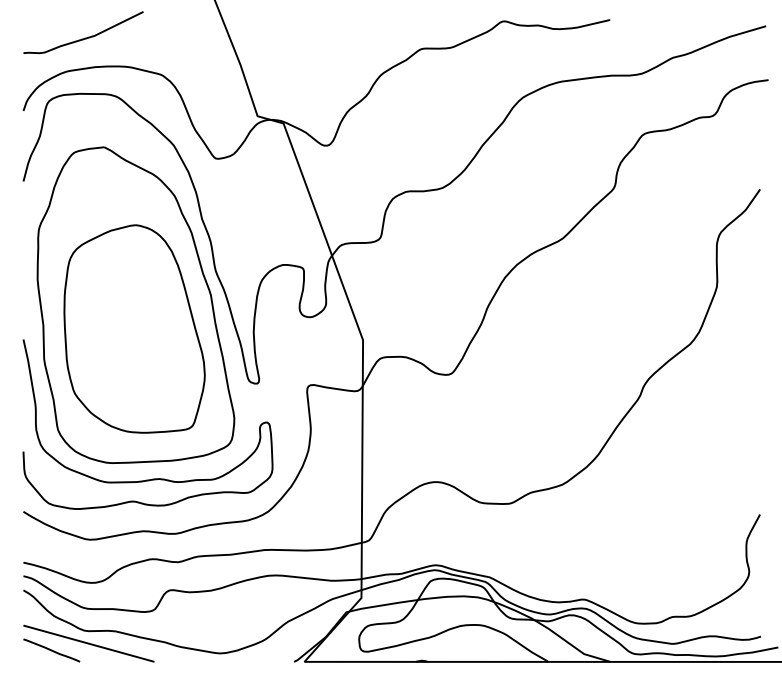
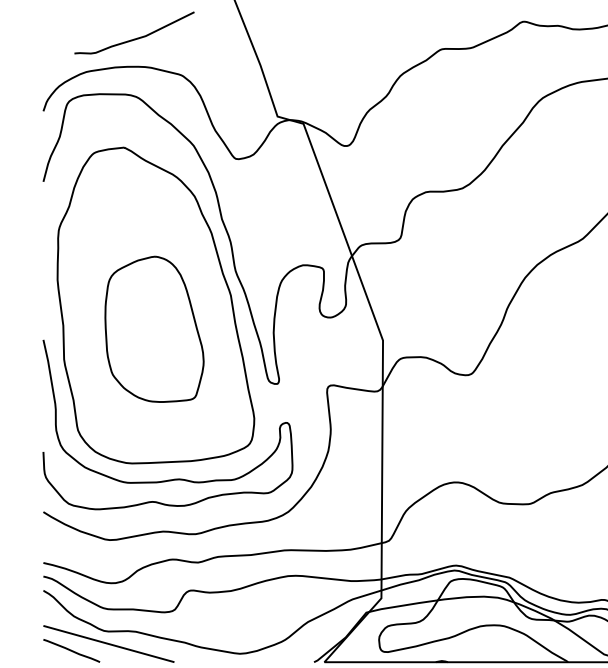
curve: (85, 37) -> (136, 37), moved
part: (134, 328) -> (154, 328), size x0.7

